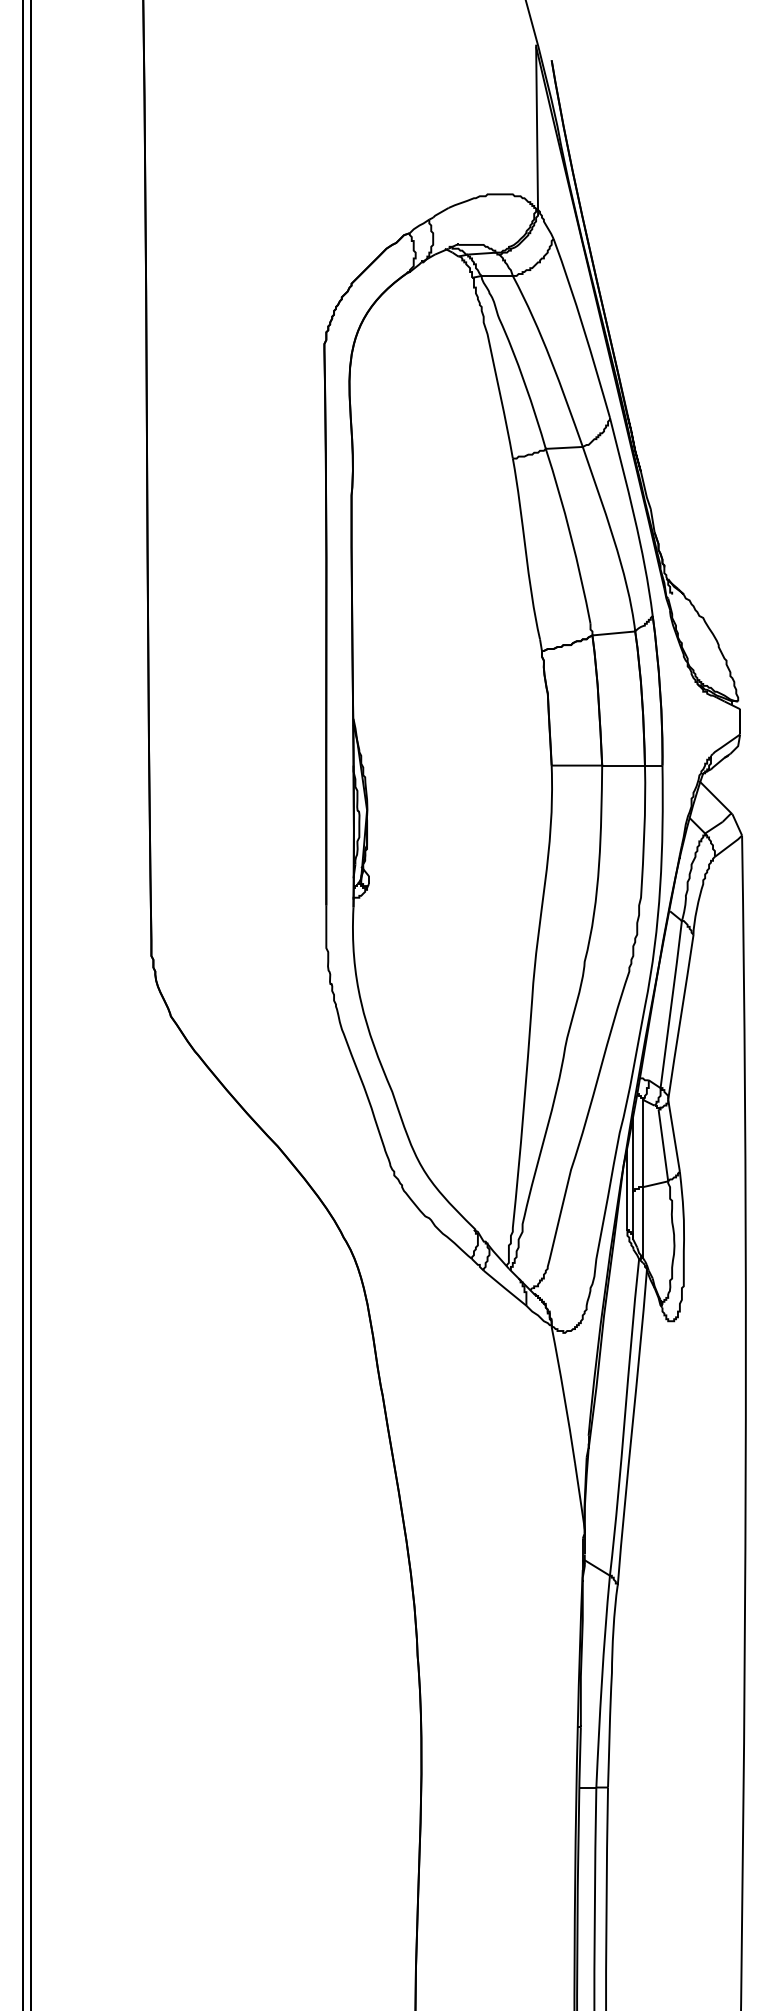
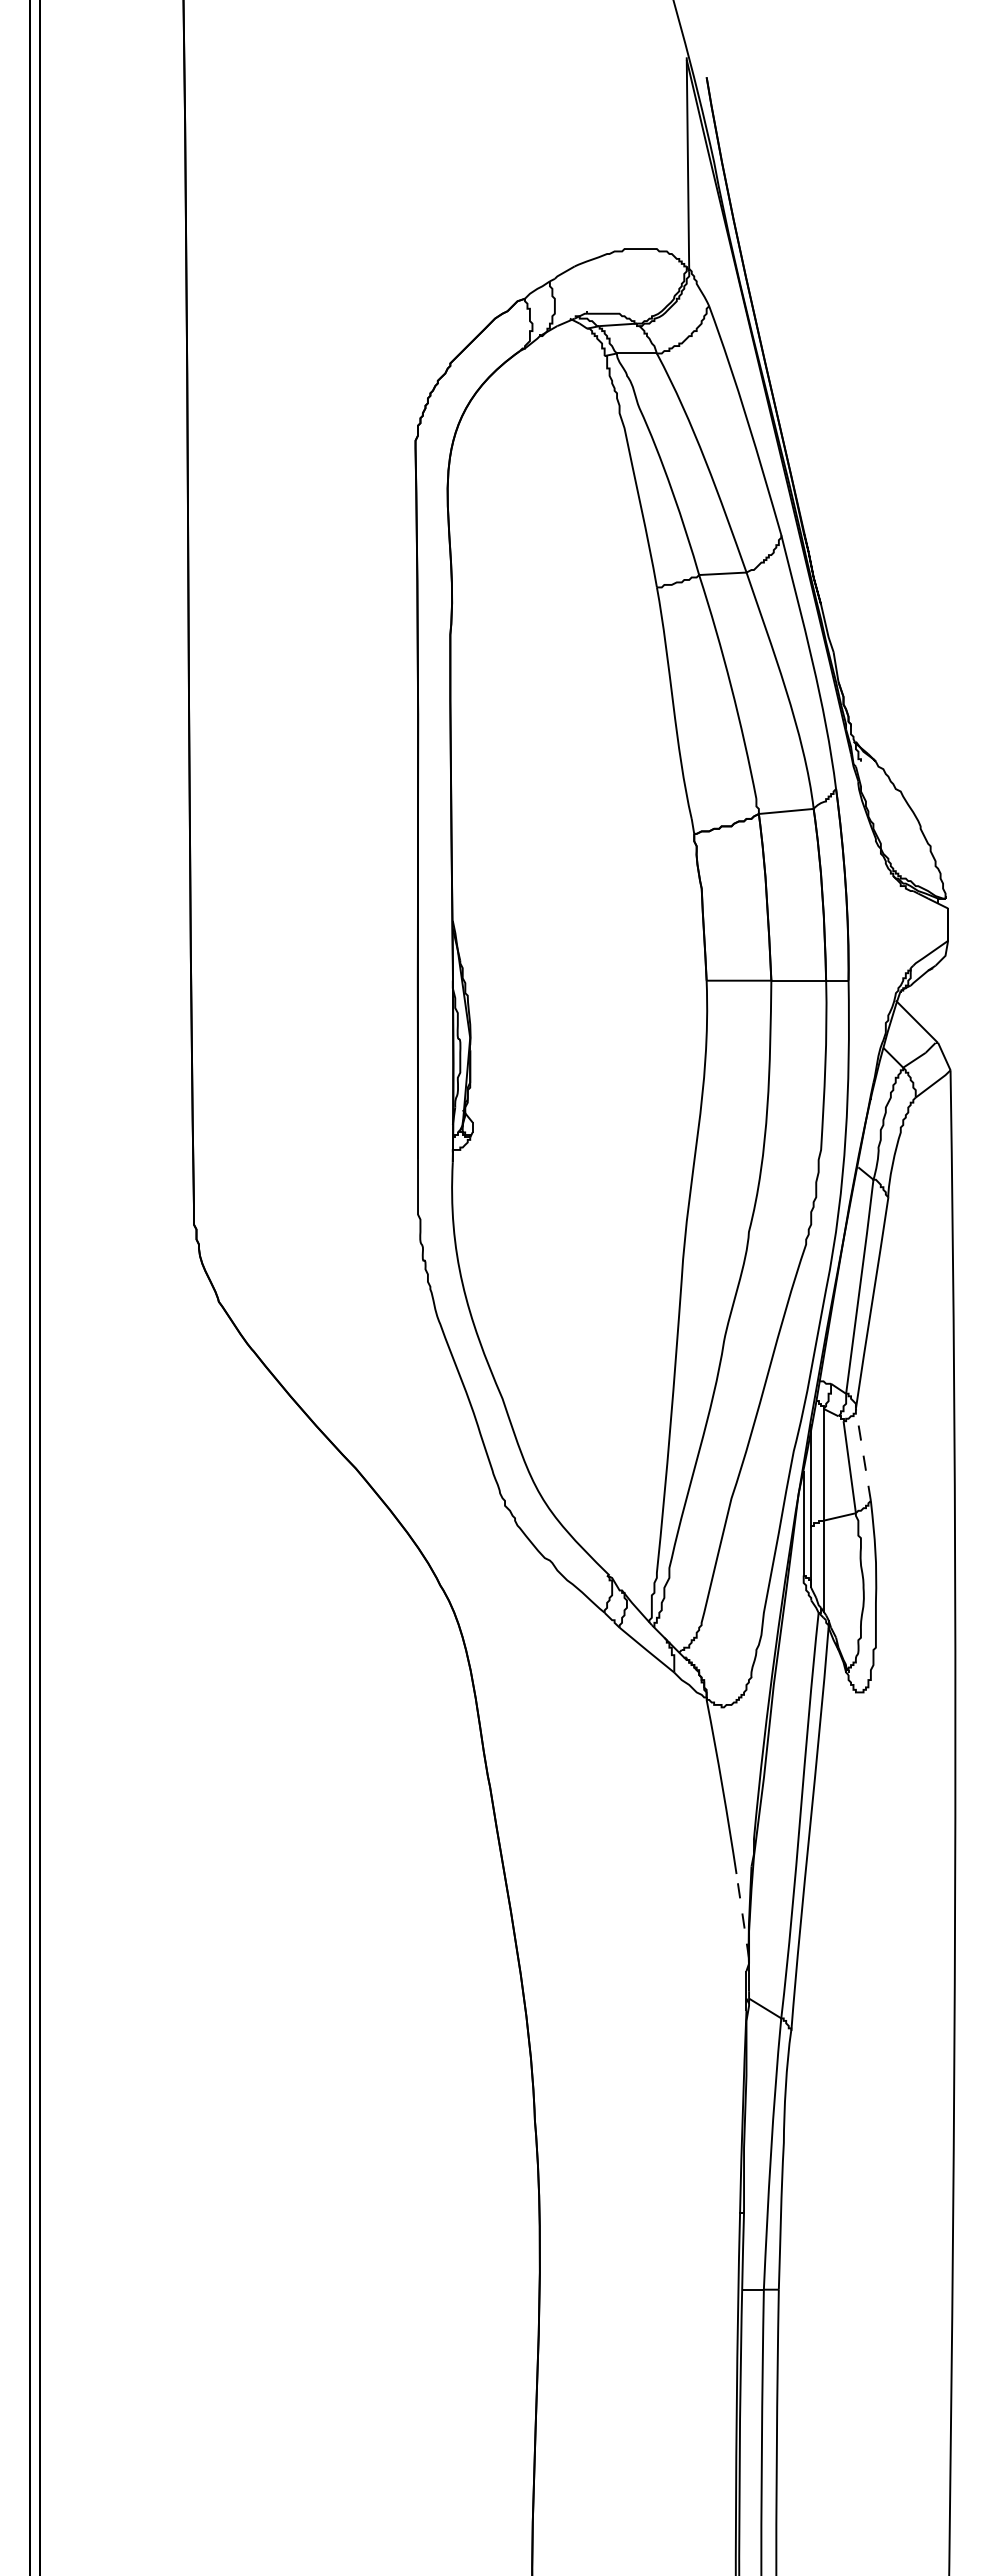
line: (674, 1135) -> (863, 1454), solid -> dashed
line: (579, 1496) -> (742, 1916), solid -> dashed

